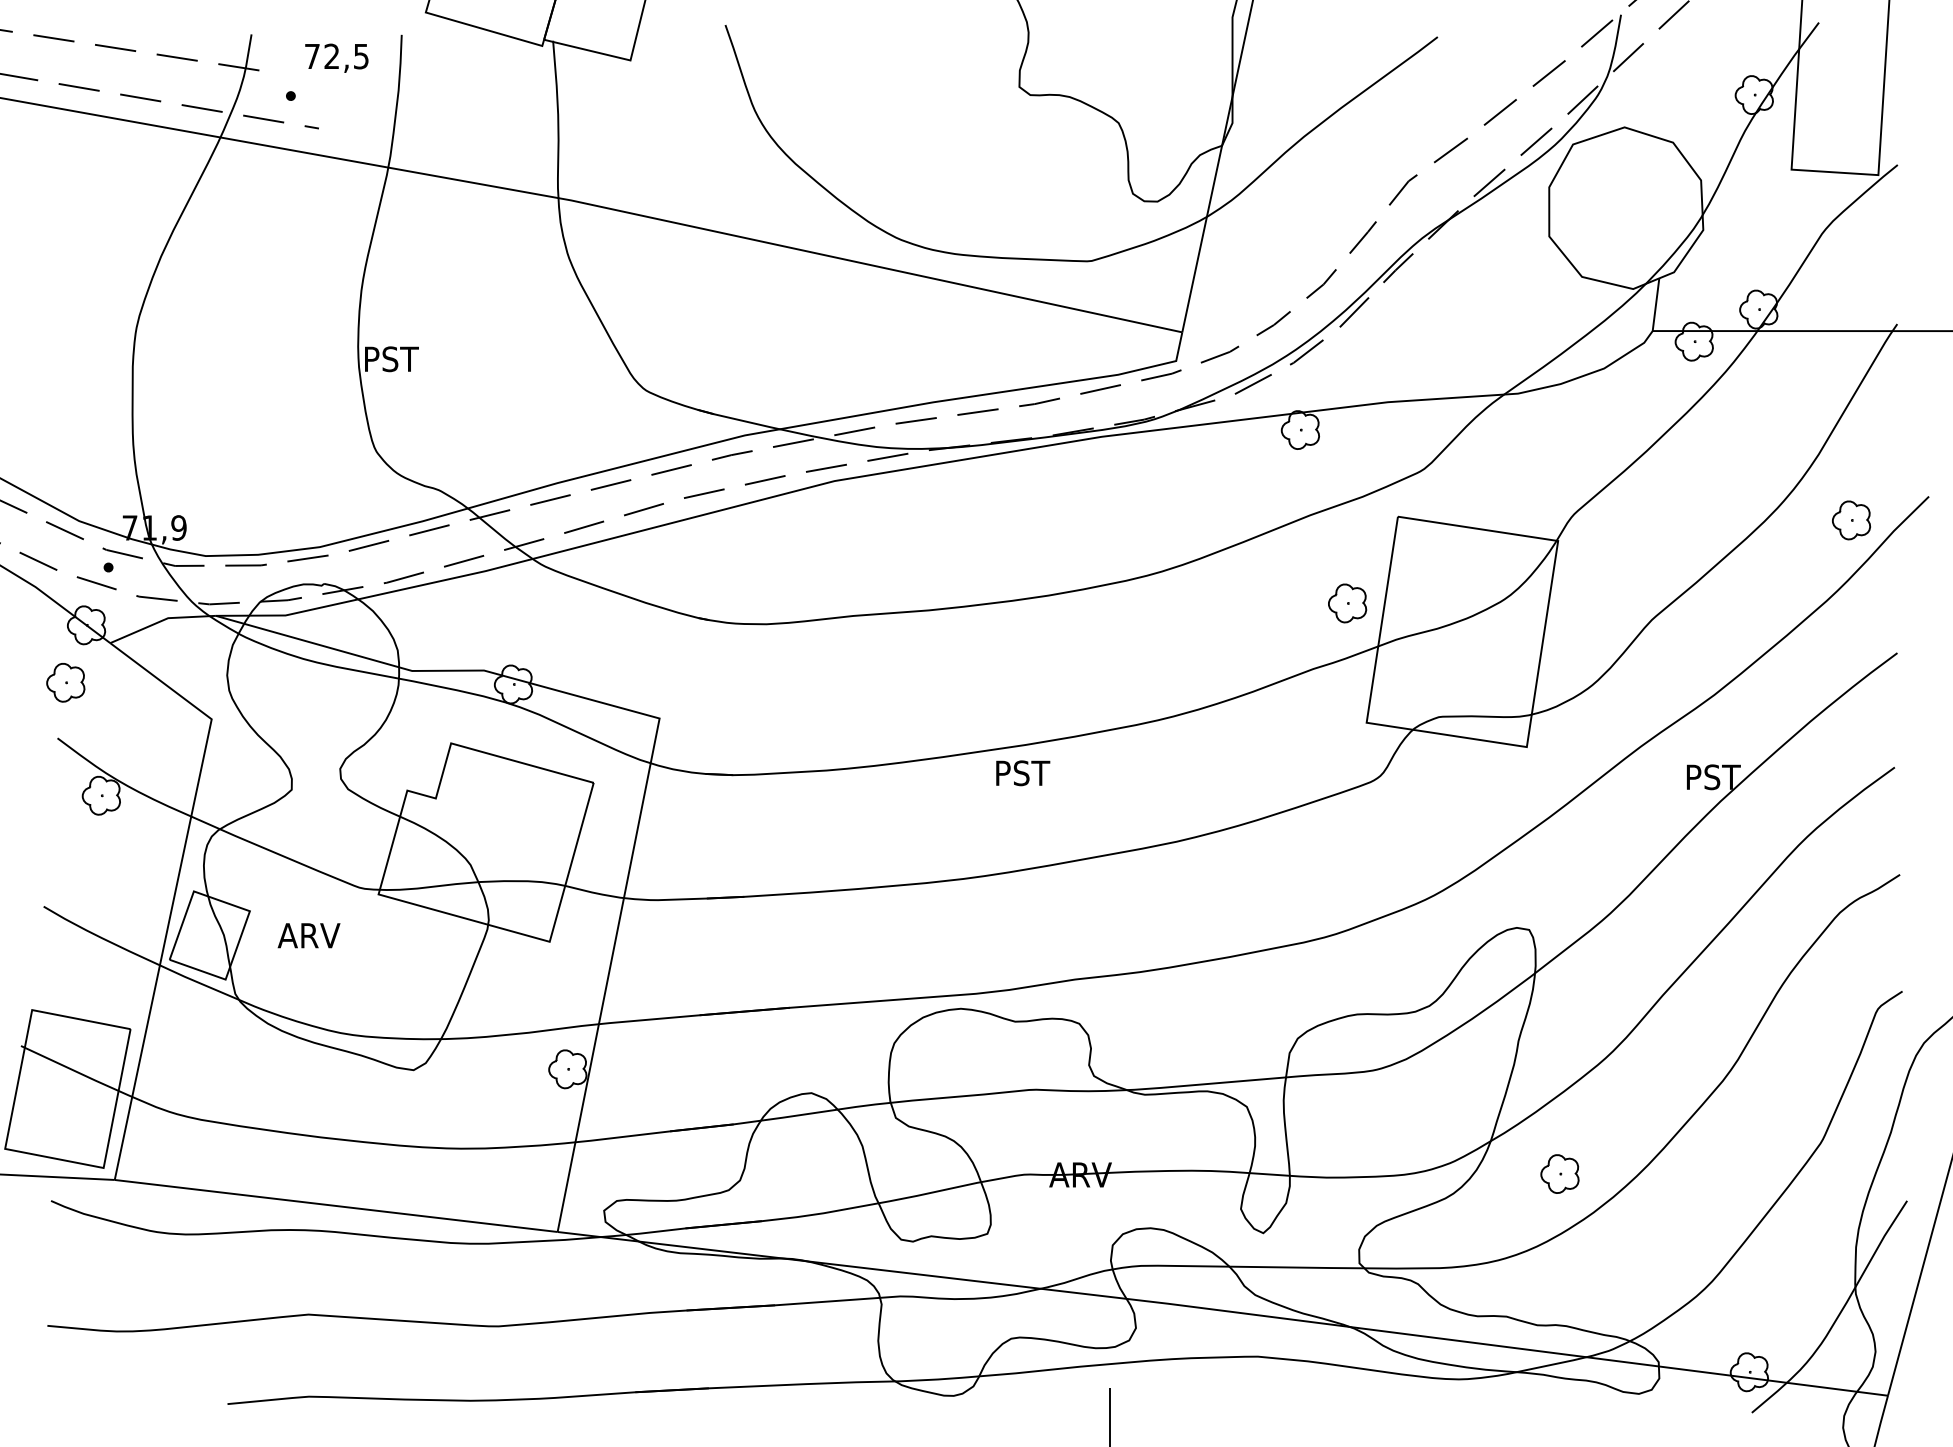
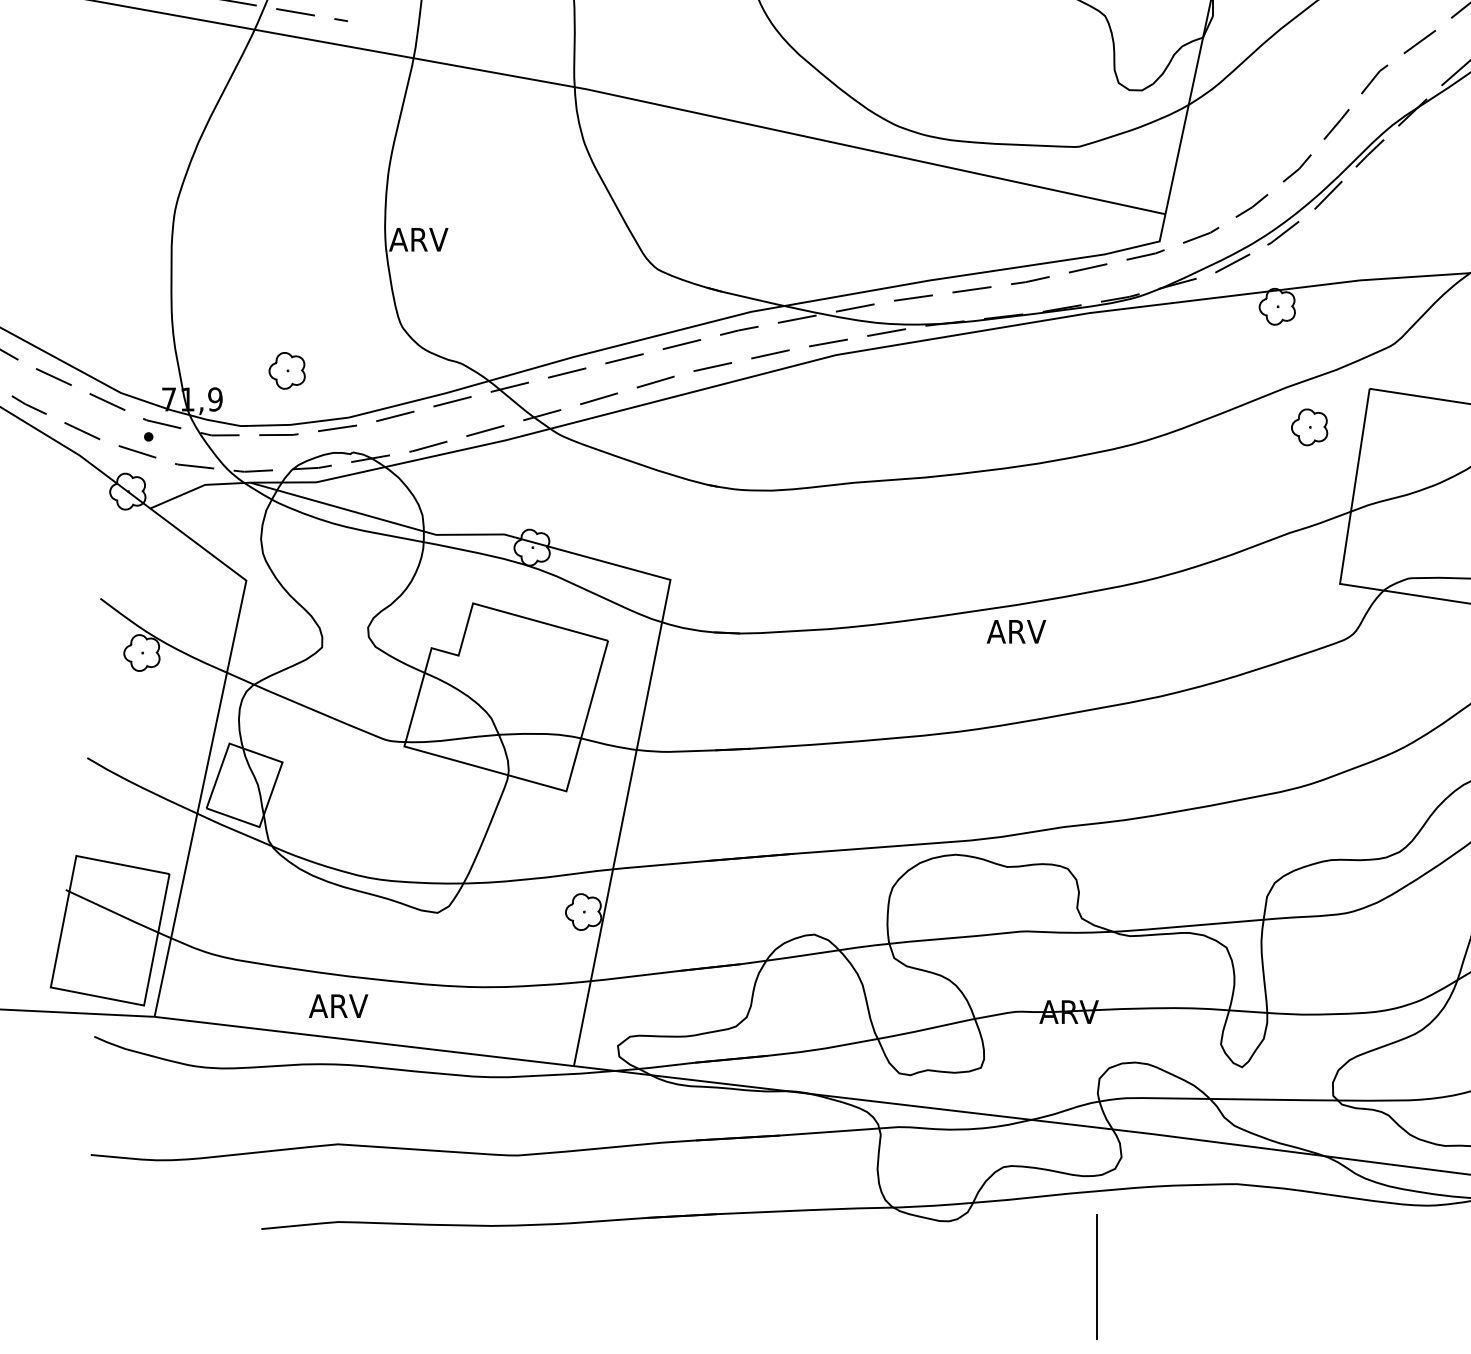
text: (393, 359) -> (418, 239), PST -> ARV
part: (1347, 603) -> (1309, 427), moved
part: (65, 682) -> (286, 370), moved
text: (1024, 773) -> (1016, 631), PST -> ARV
text: (308, 935) -> (338, 1005), moved

